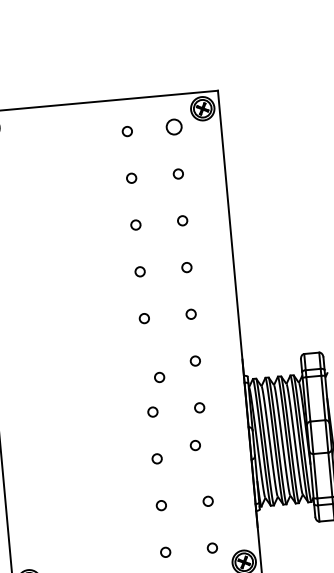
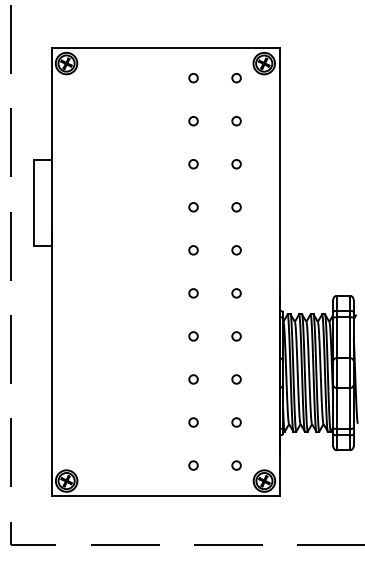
circle: (174, 127) -> (236, 78), size x0.62
circle: (159, 377) -> (193, 293), moved
circle: (195, 445) -> (236, 379), moved

